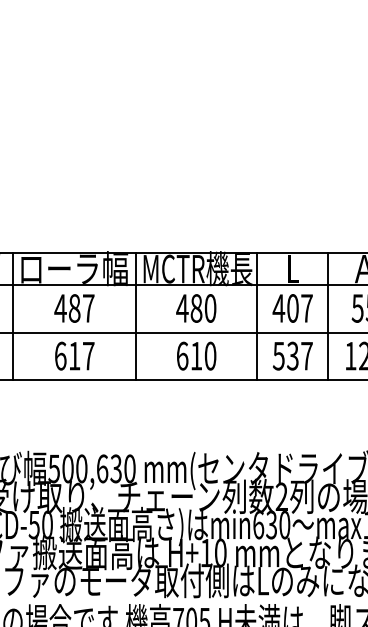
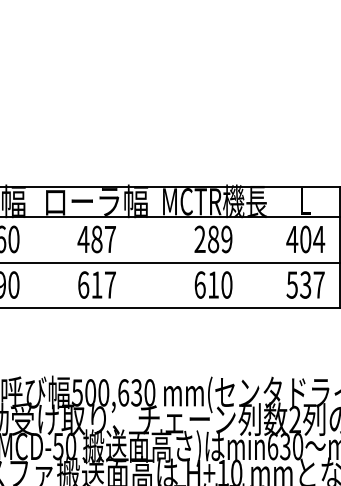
text: (196, 308) -> (213, 239), 480 -> 289
text: (306, 308) -> (318, 239), 407 -> 404
line: (12, 316) -> (37, 247), removed
line: (135, 316) -> (155, 247), removed
line: (256, 316) -> (270, 247), removed

